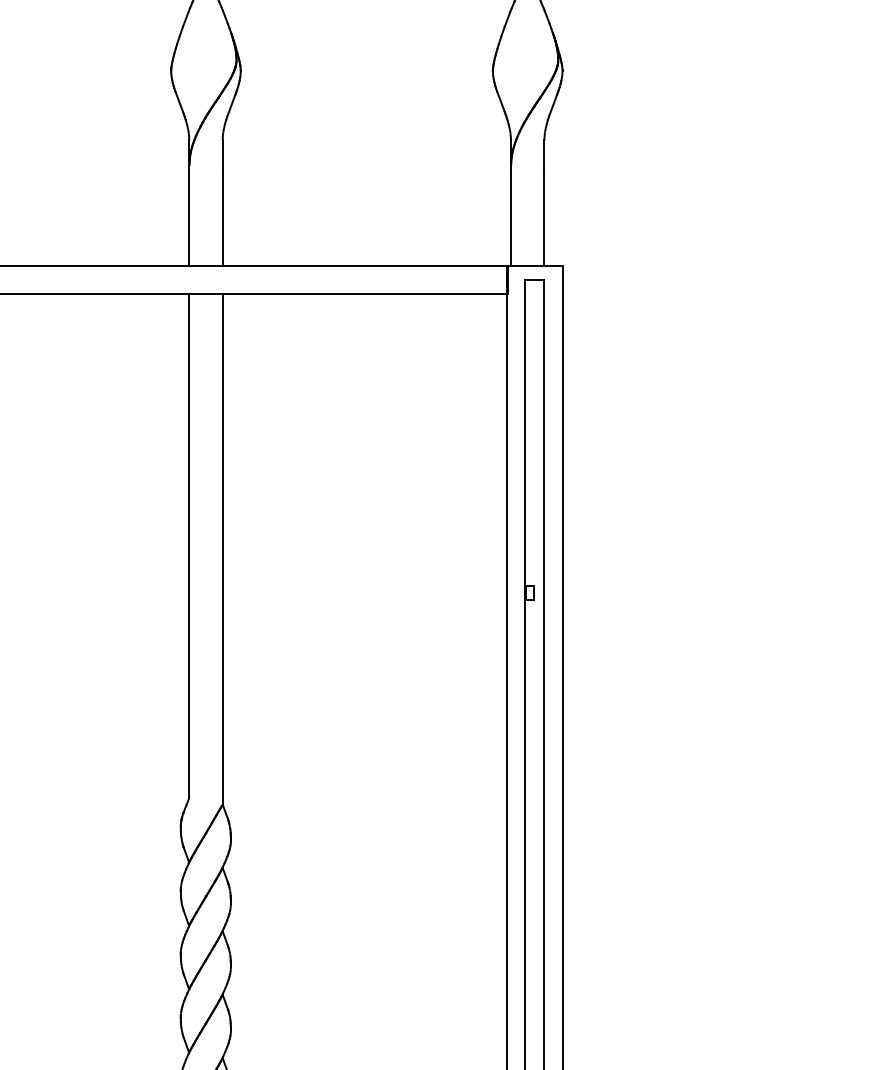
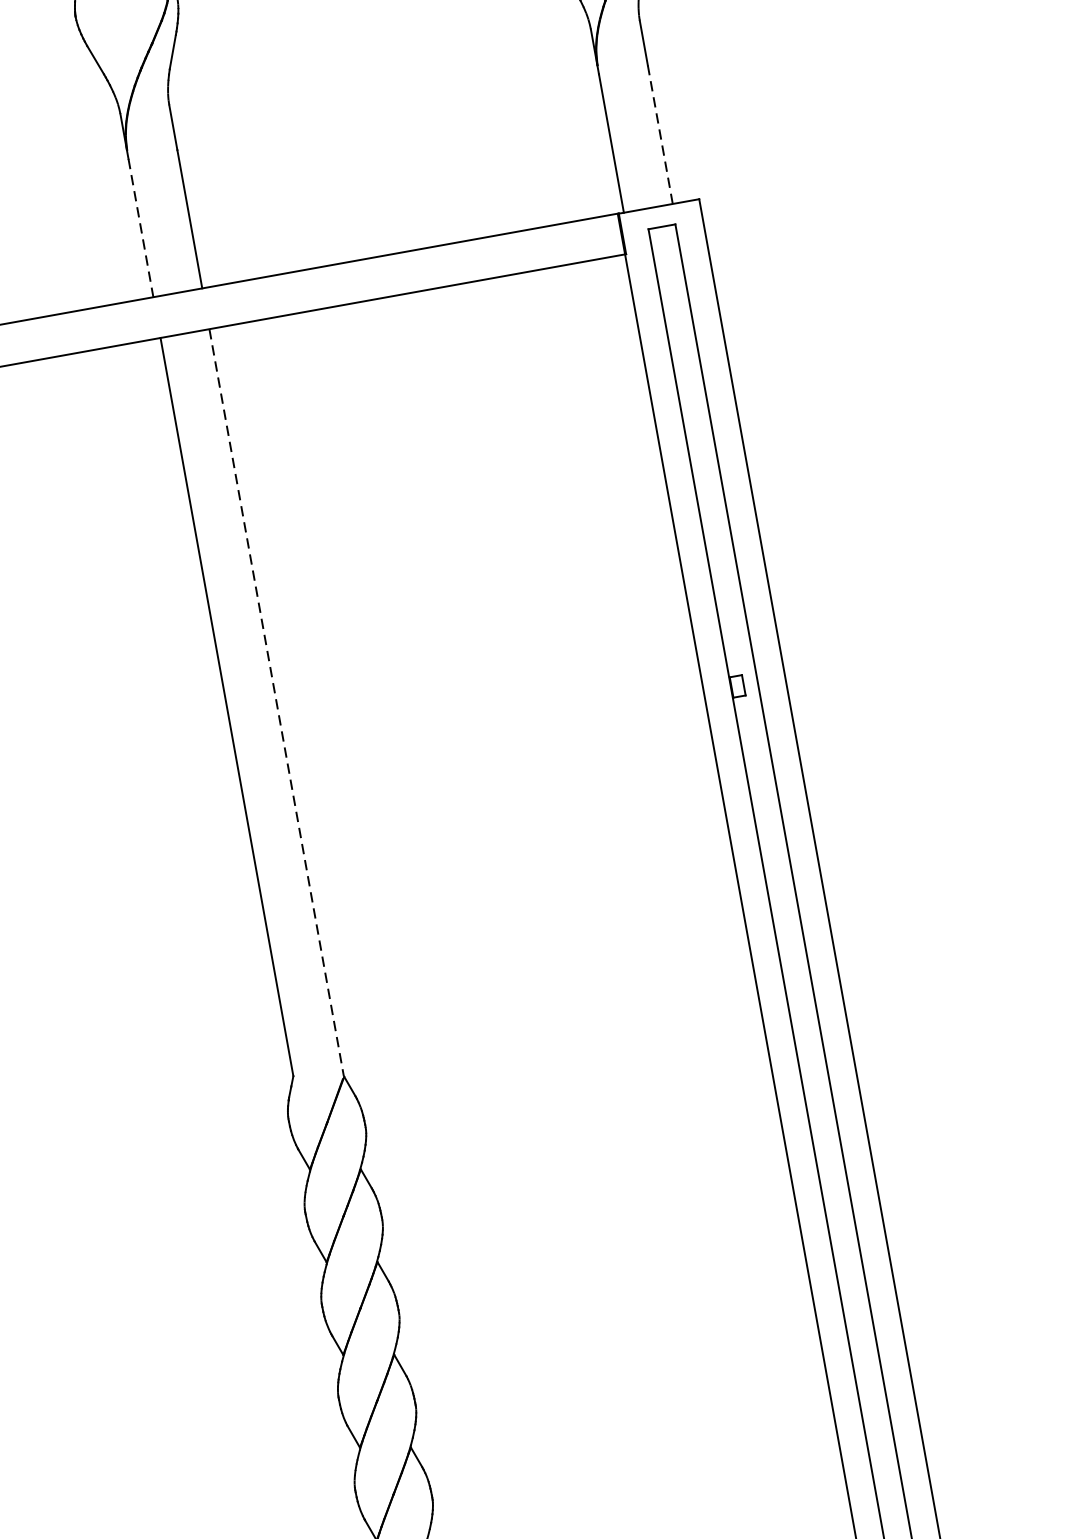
line: (544, 217) -> (660, 133), solid -> dashed
line: (189, 218) -> (141, 228), solid -> dashed
line: (222, 549) -> (276, 703), solid -> dashed

